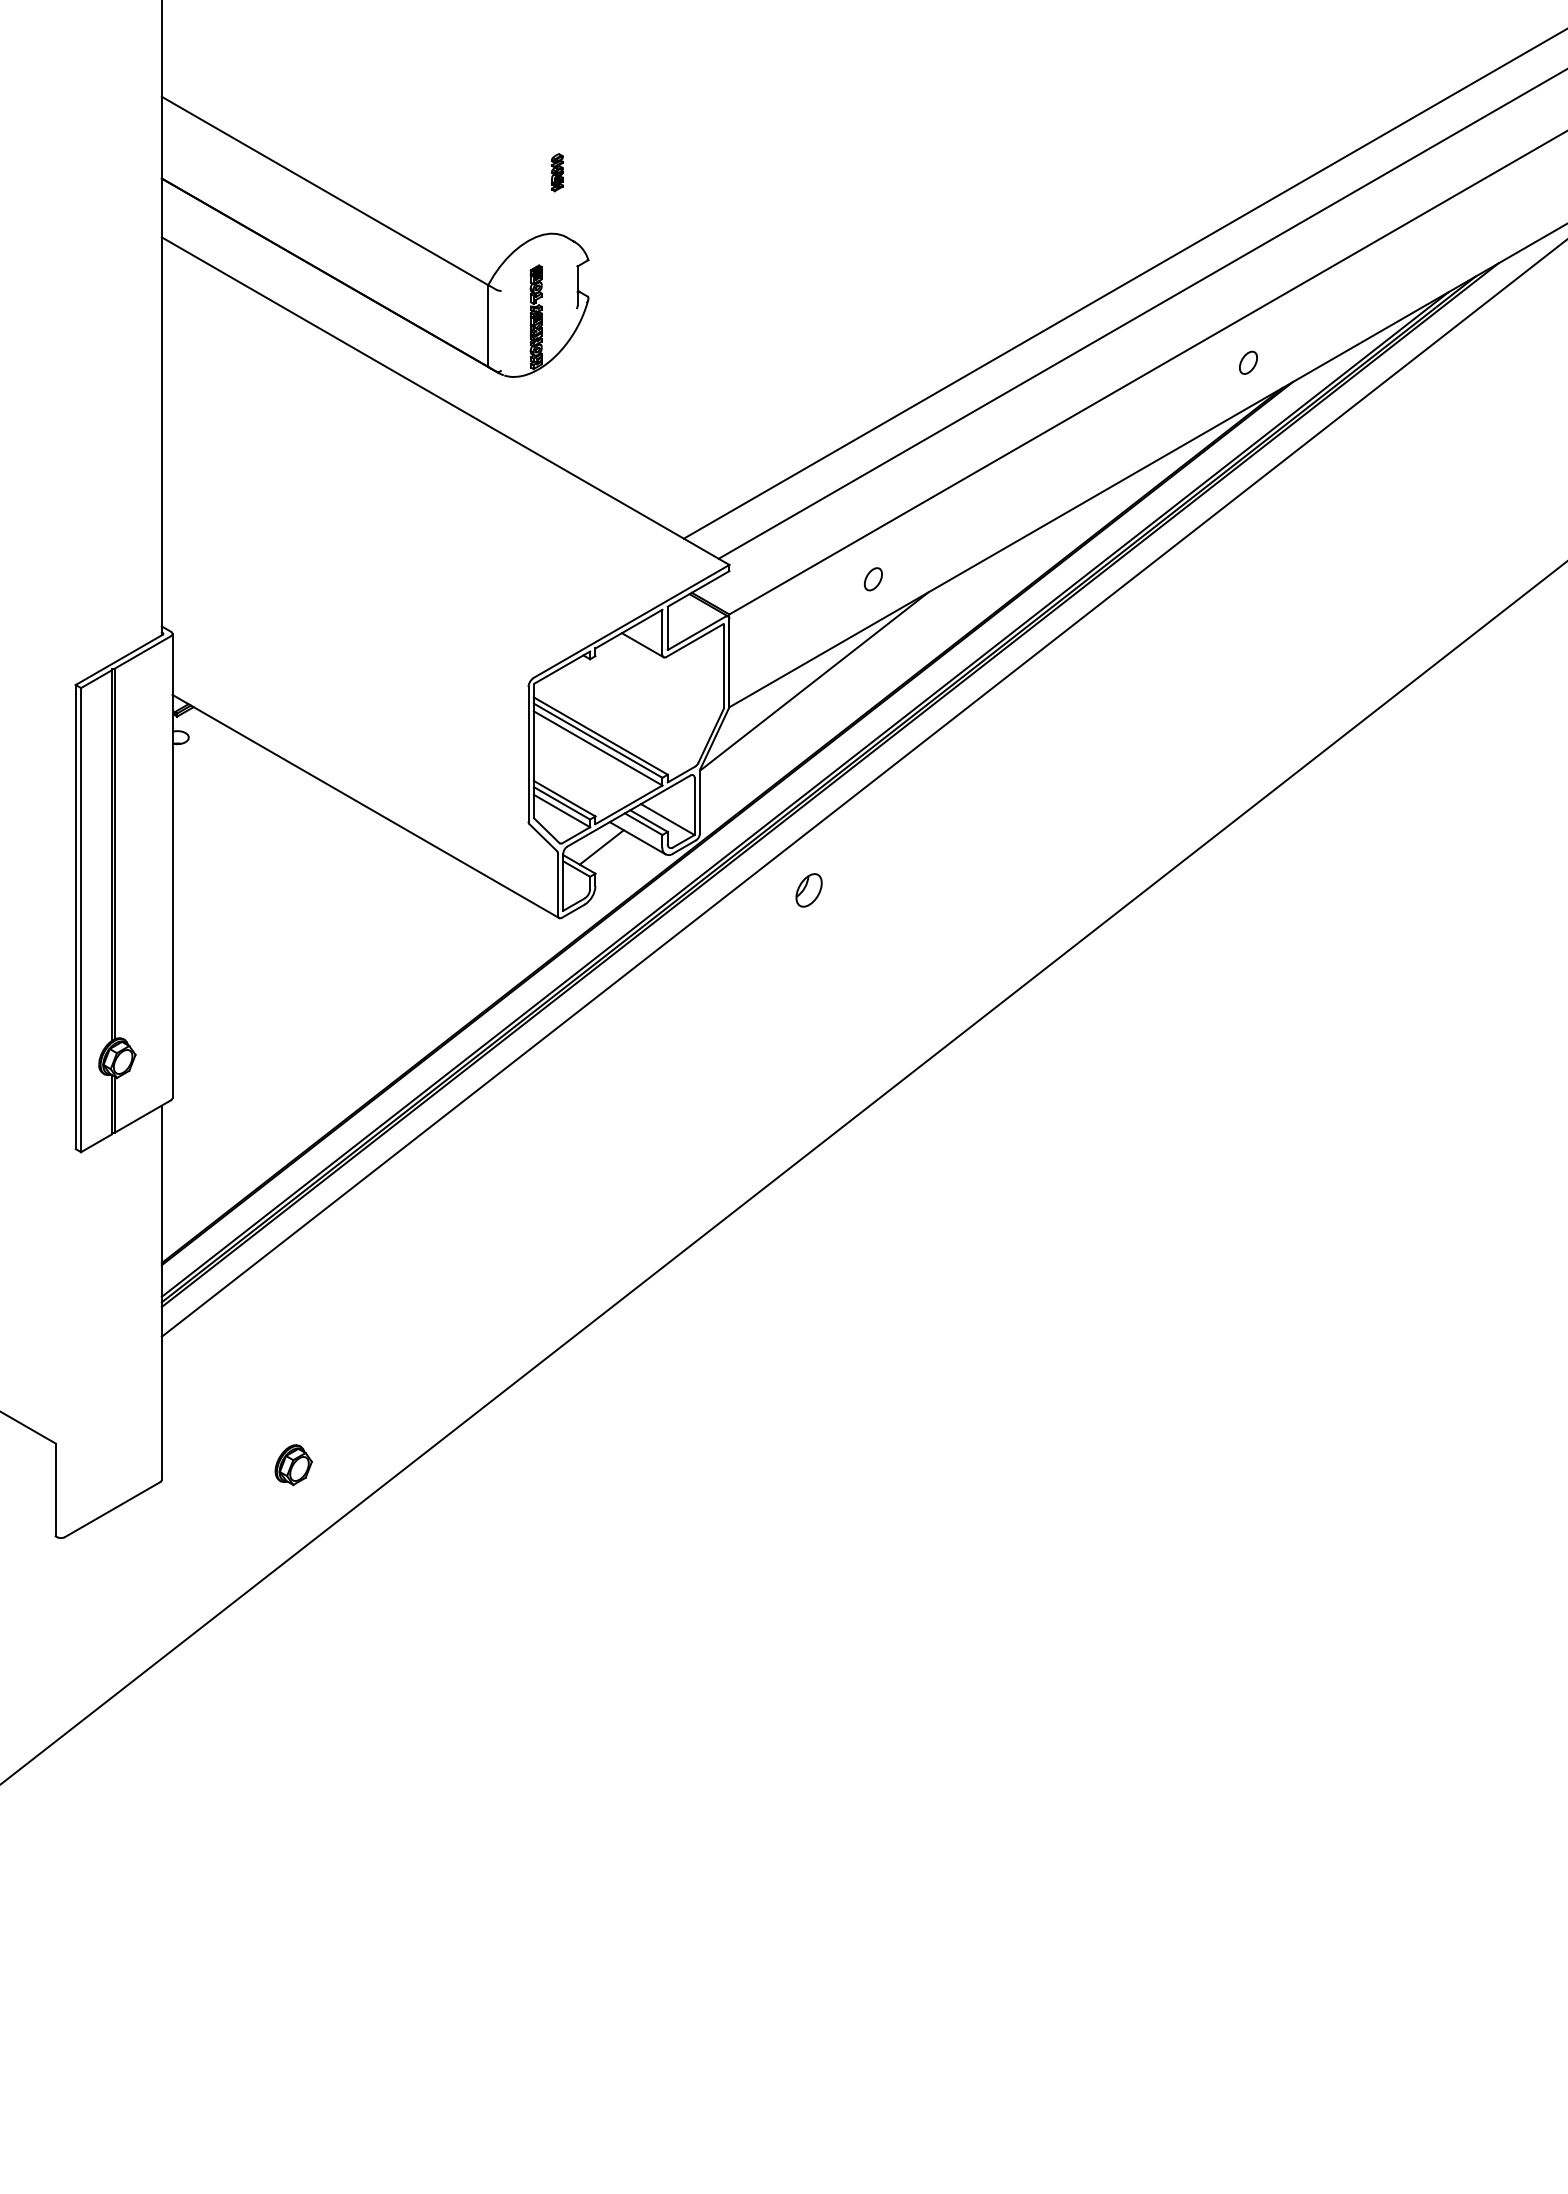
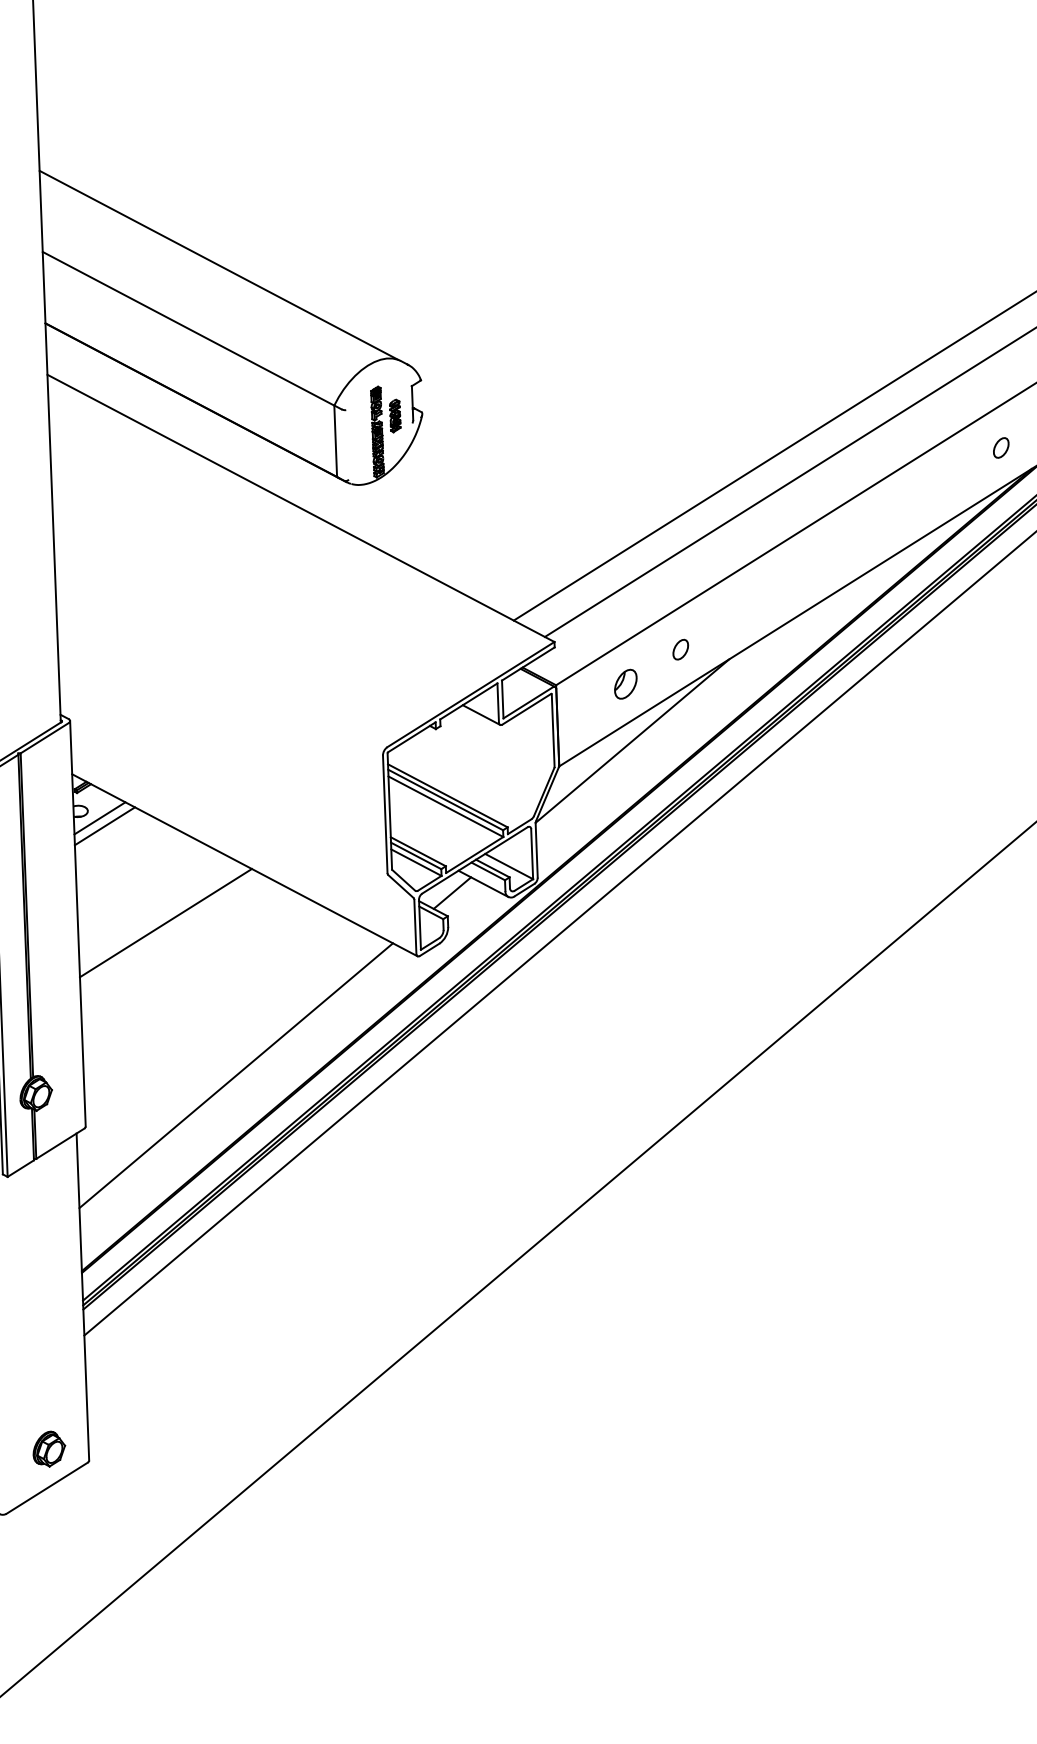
line: (362, 119) -> (218, 265), added
part: (556, 172) -> (394, 415), moved
line: (202, 746) -> (100, 818), added
line: (207, 755) -> (104, 826), added
line: (272, 869) -> (165, 923), added
part: (808, 890) -> (625, 684), moved
line: (346, 1046) -> (236, 1075), added
part: (293, 1465) -> (49, 1449), moved

